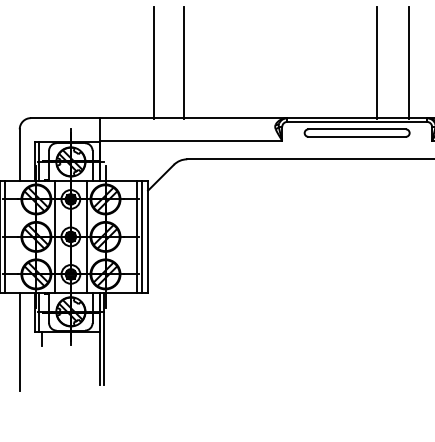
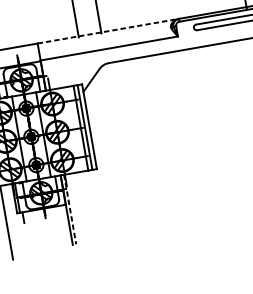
line: (193, 118) -> (108, 31), solid -> dashed
line: (104, 339) -> (70, 209), solid -> dashed

